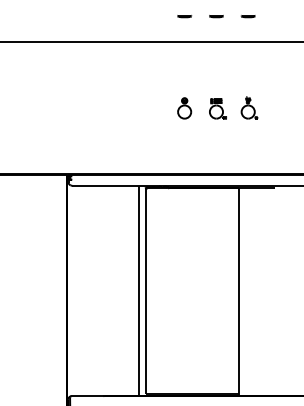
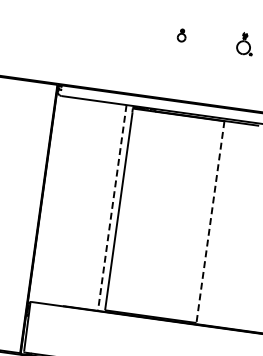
part: (184, 108) -> (181, 35), size x0.6
part: (217, 108) -> (213, 40), removed
line: (138, 291) -> (111, 208), solid -> dashed
line: (239, 292) -> (210, 223), solid -> dashed

